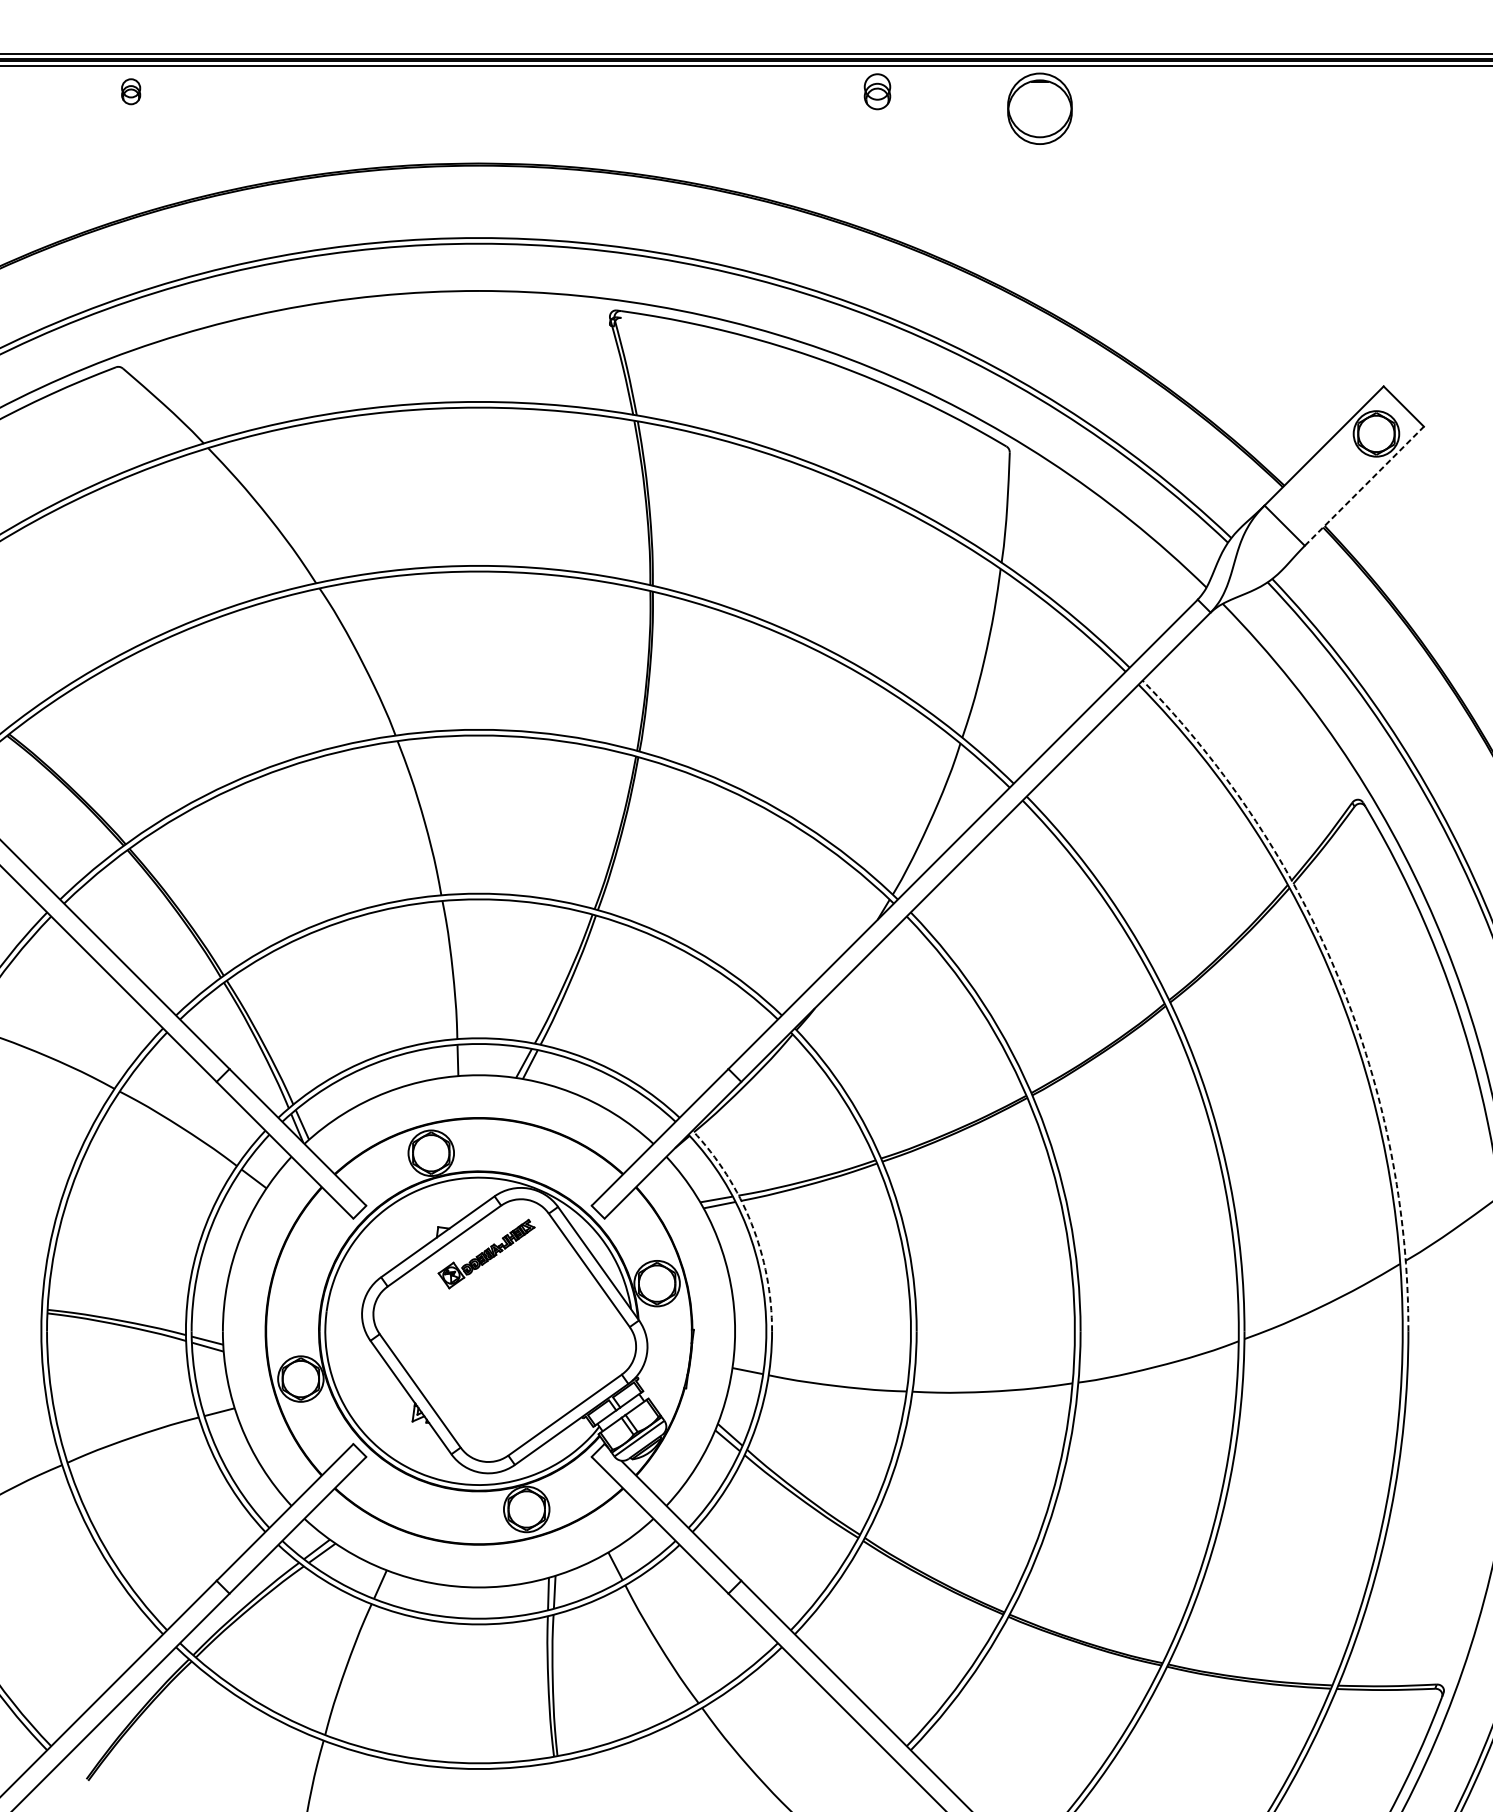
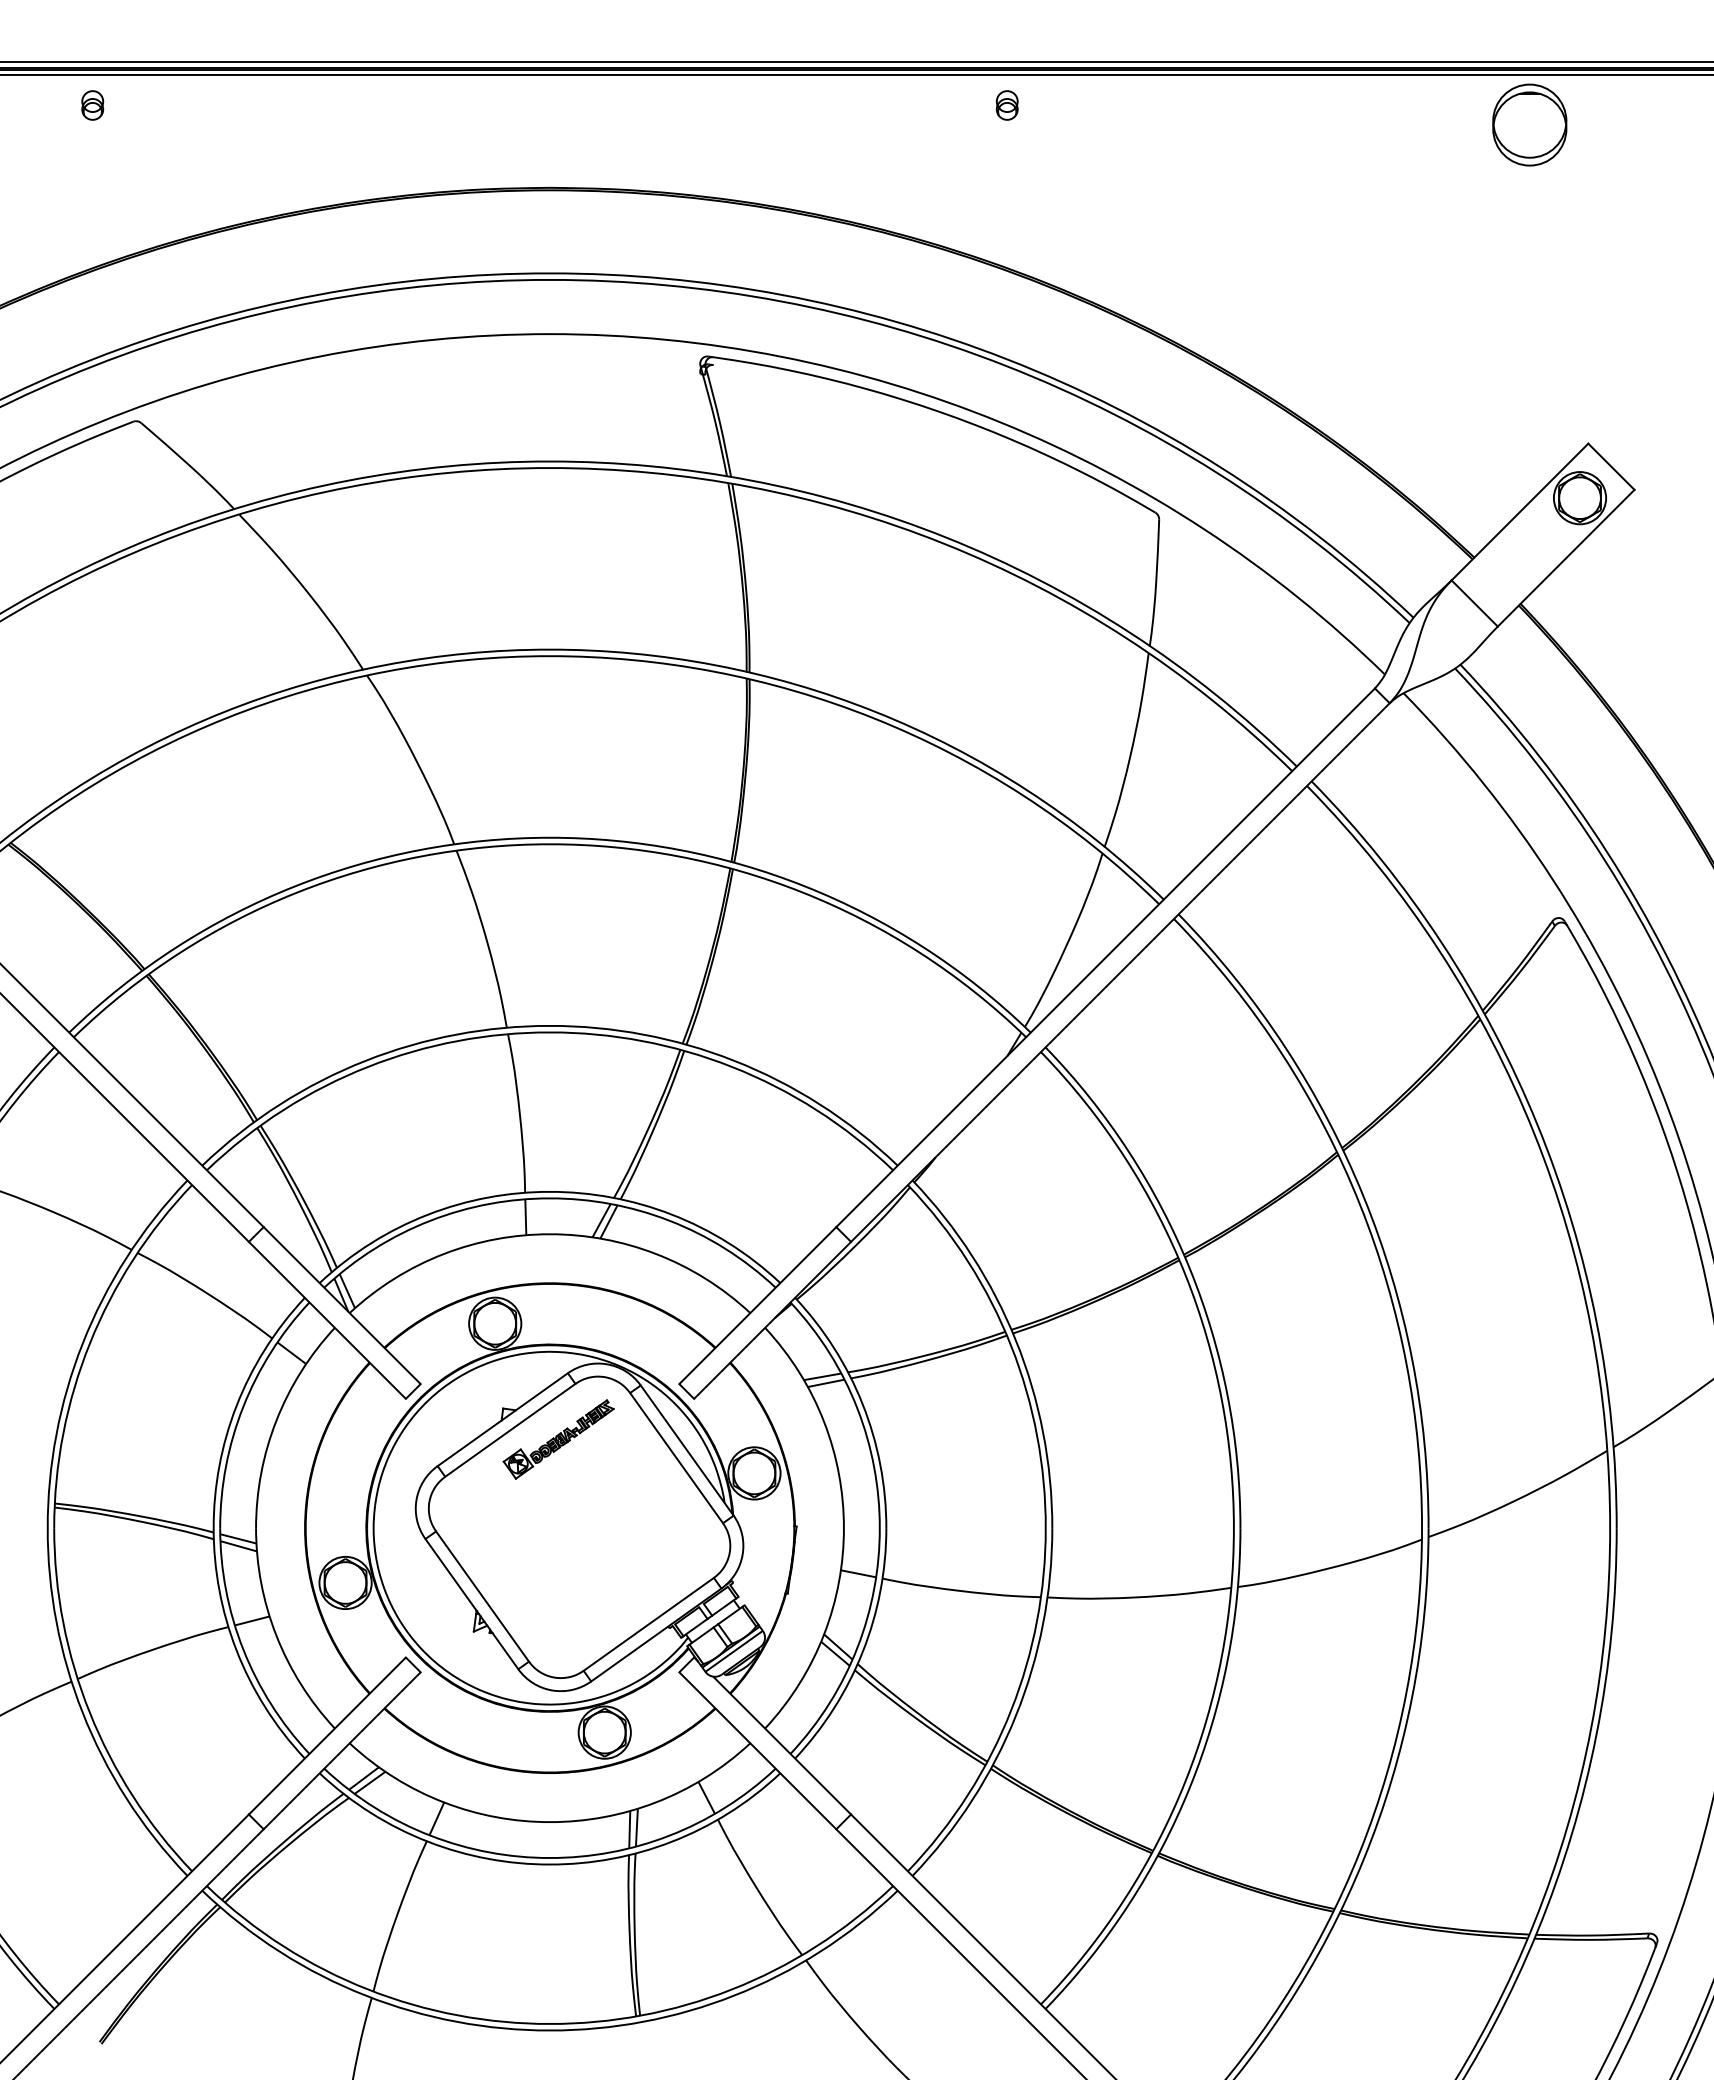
part: (130, 91) -> (92, 105), moved
part: (876, 91) -> (1006, 105), size x0.71
part: (1039, 108) -> (1529, 124), moved
line: (1364, 486) -> (1566, 558), dashed -> solid
arc: (1339, 979) -> (1537, 1124), dashed -> solid
arc: (751, 1223) -> (862, 1404), dashed -> solid

